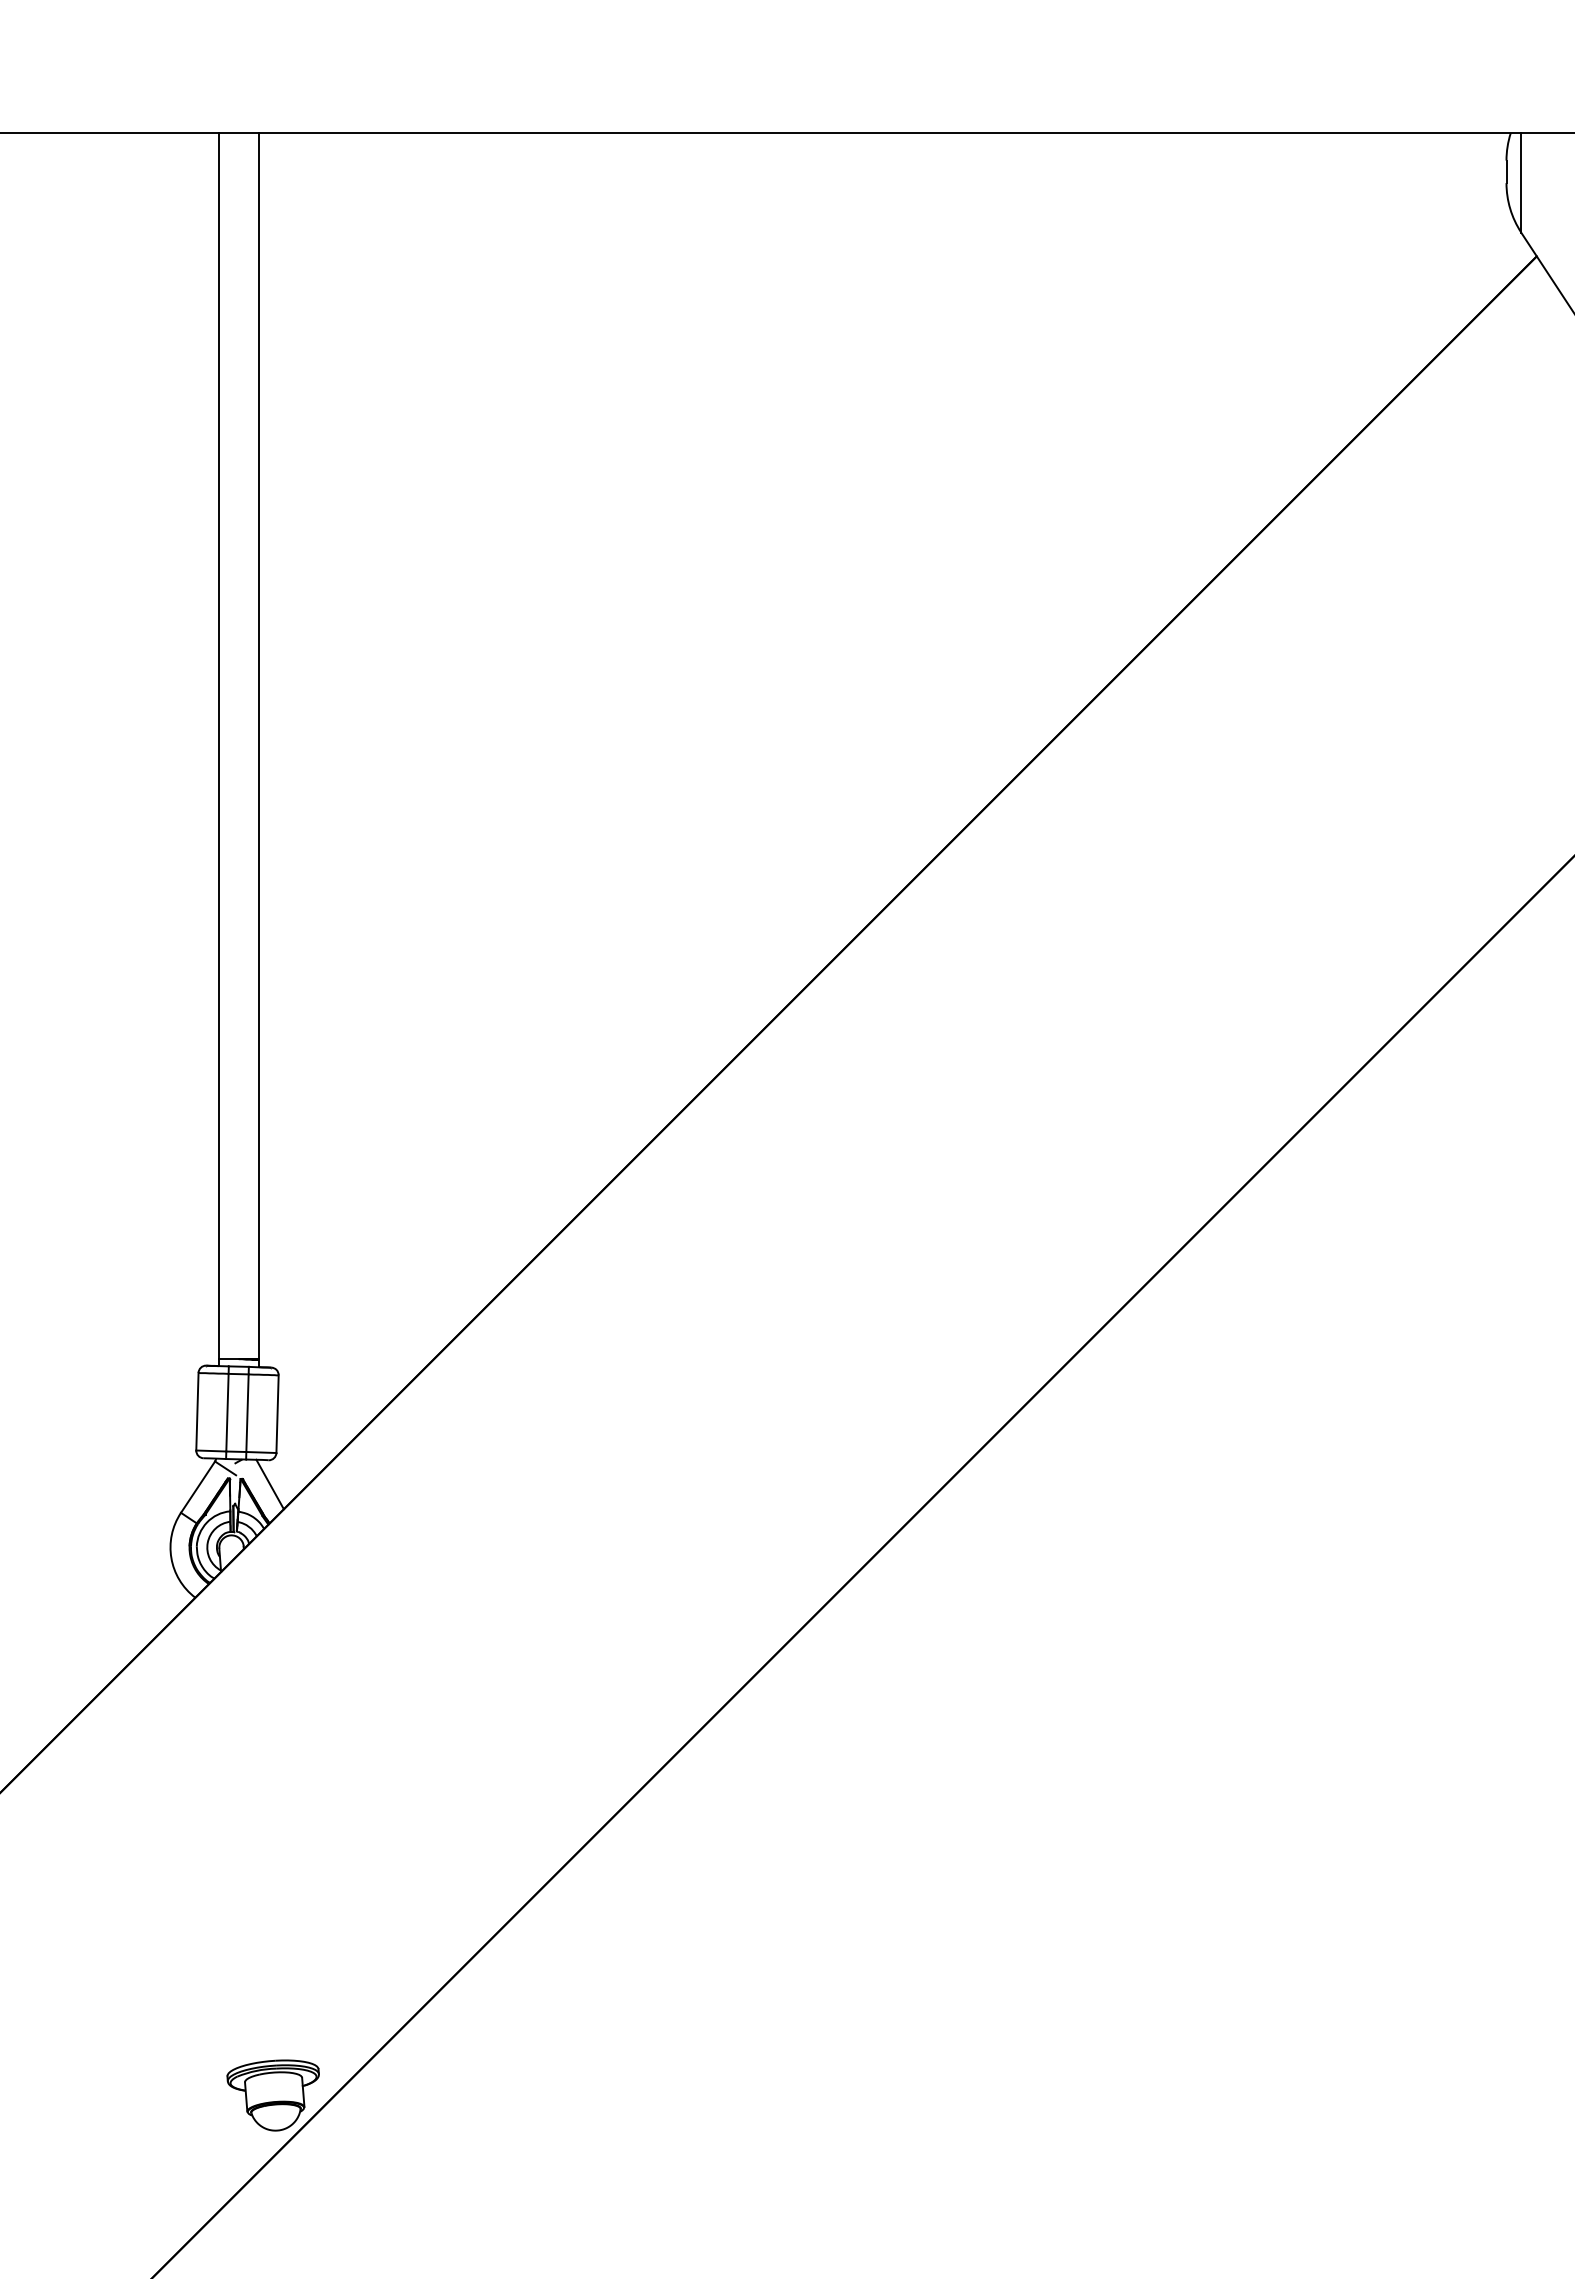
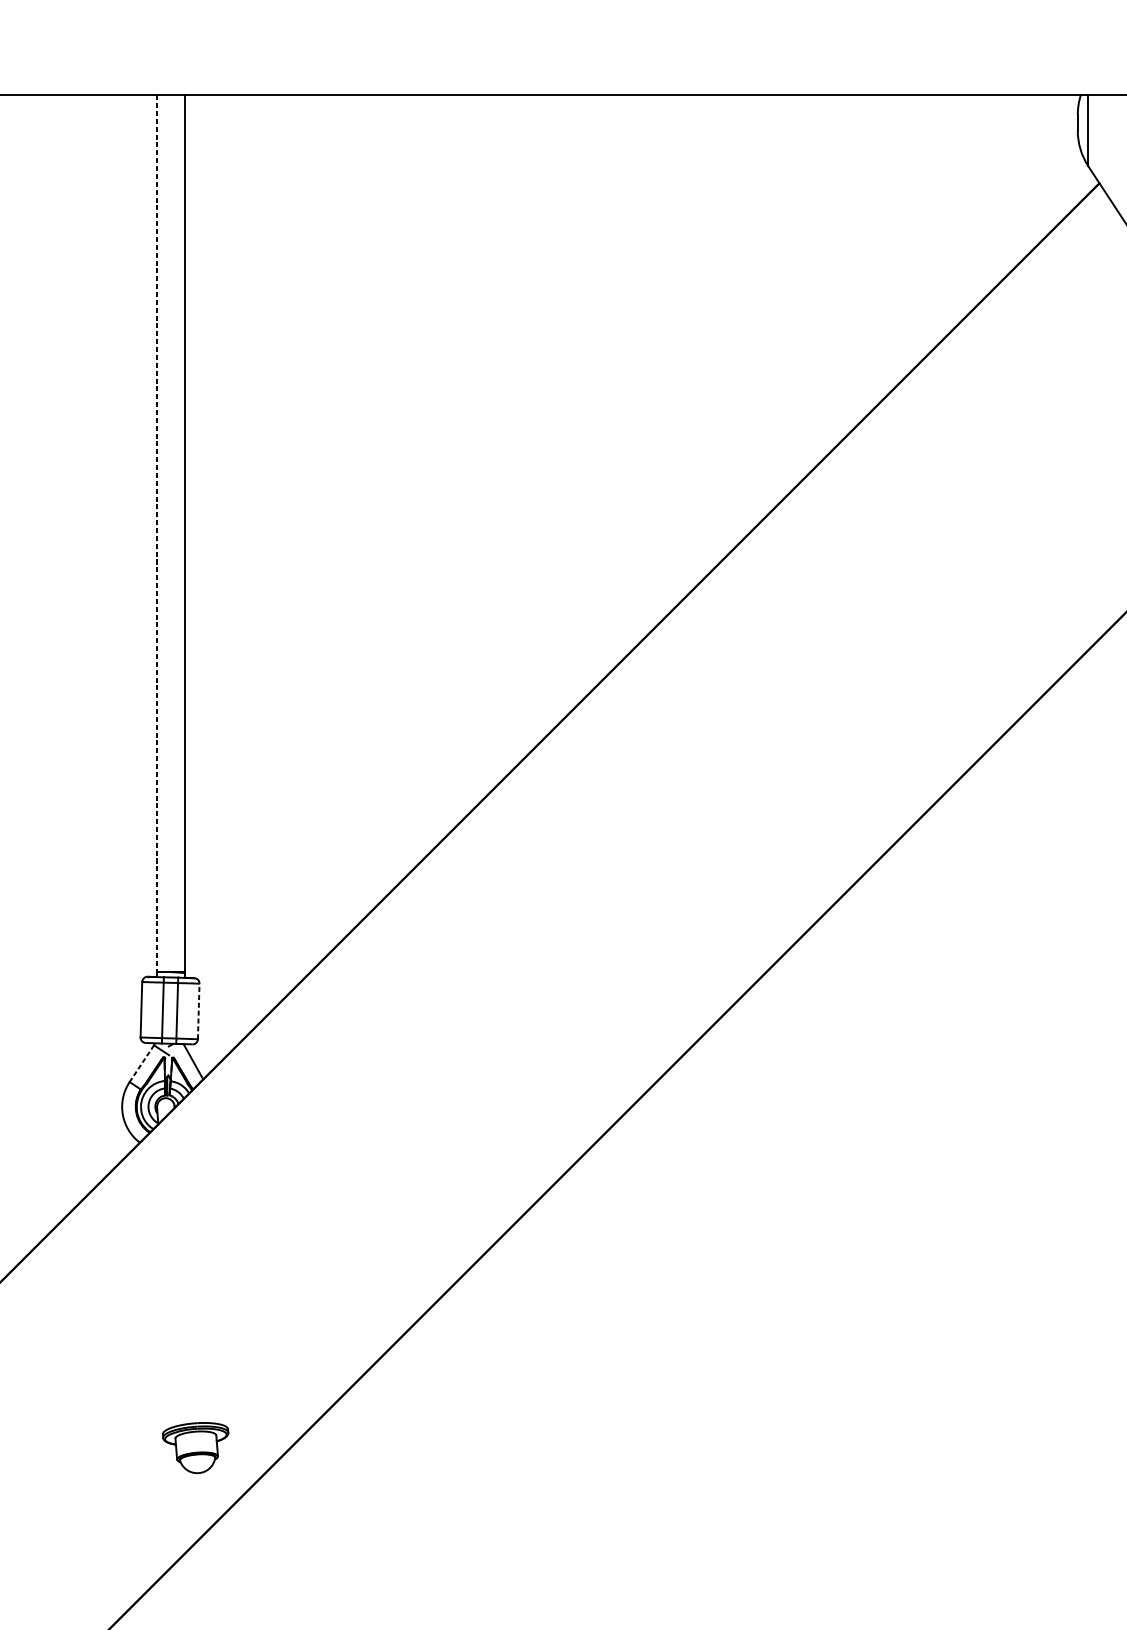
line: (218, 746) -> (156, 533), solid -> dashed
line: (277, 1414) -> (198, 1011), solid -> dashed
line: (198, 1487) -> (142, 1063), solid -> dashed
part: (272, 2095) -> (195, 1448), moved

